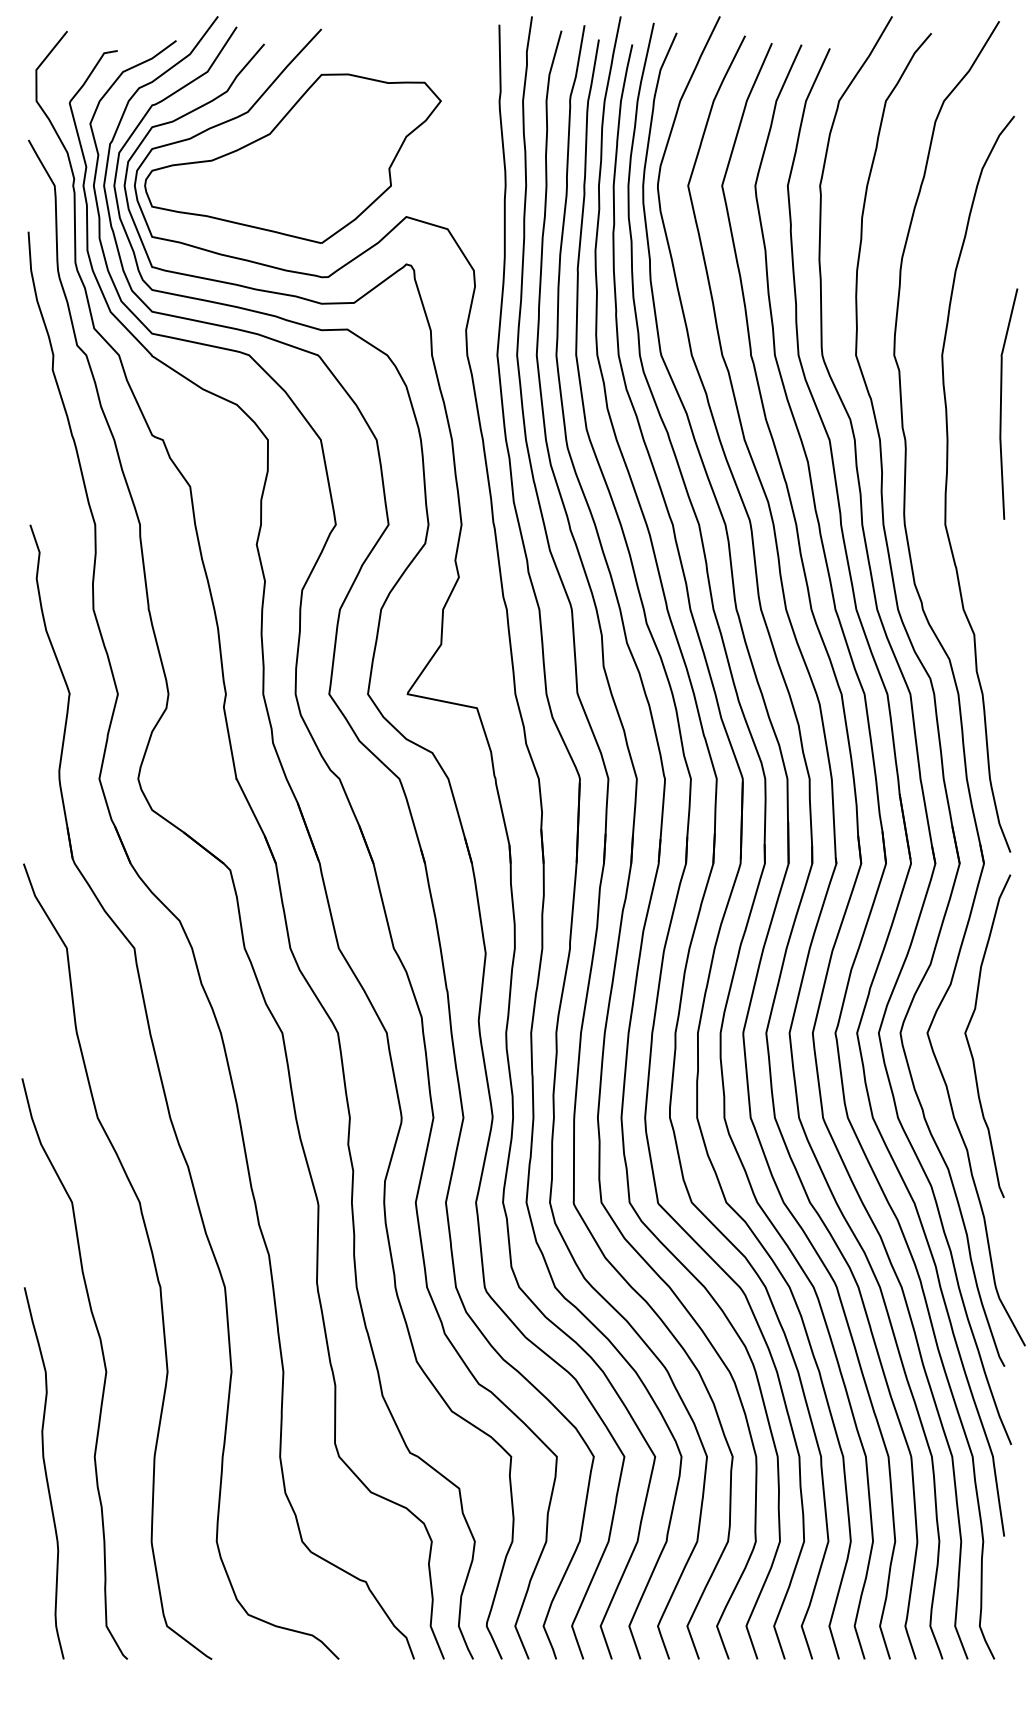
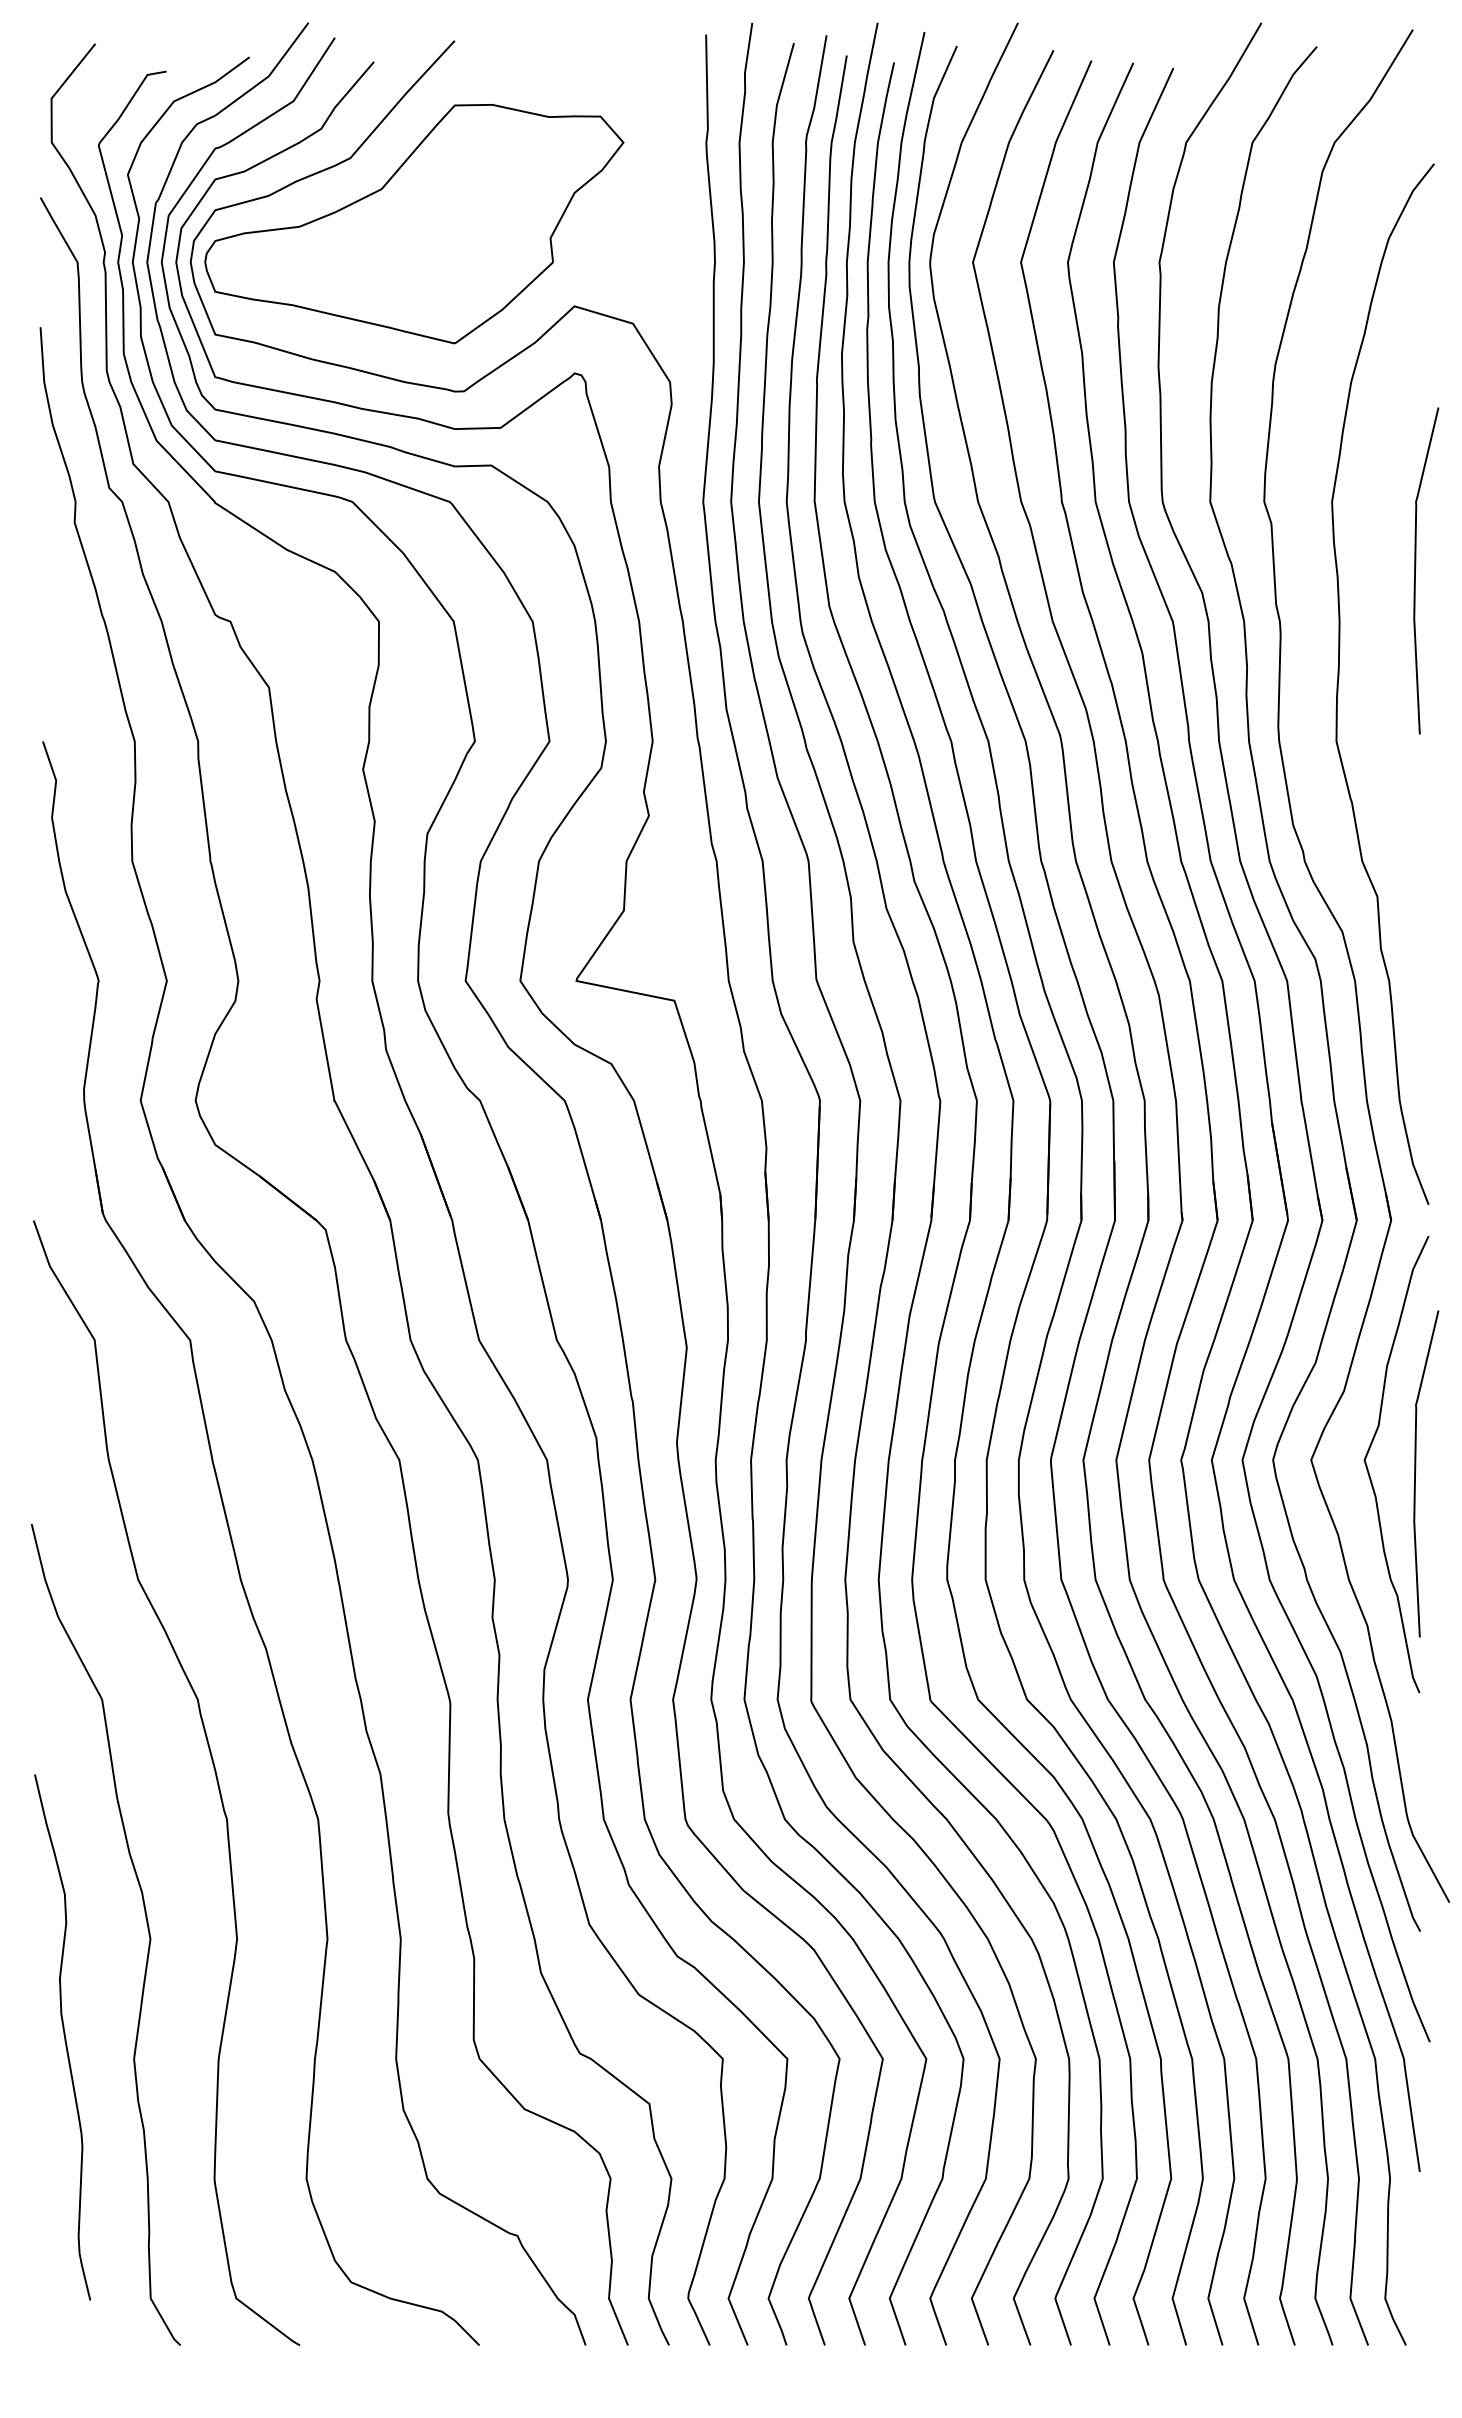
curve: (1001, 1040) -> (1416, 1470), added
curve: (45, 1473) -> (64, 2037), moved

